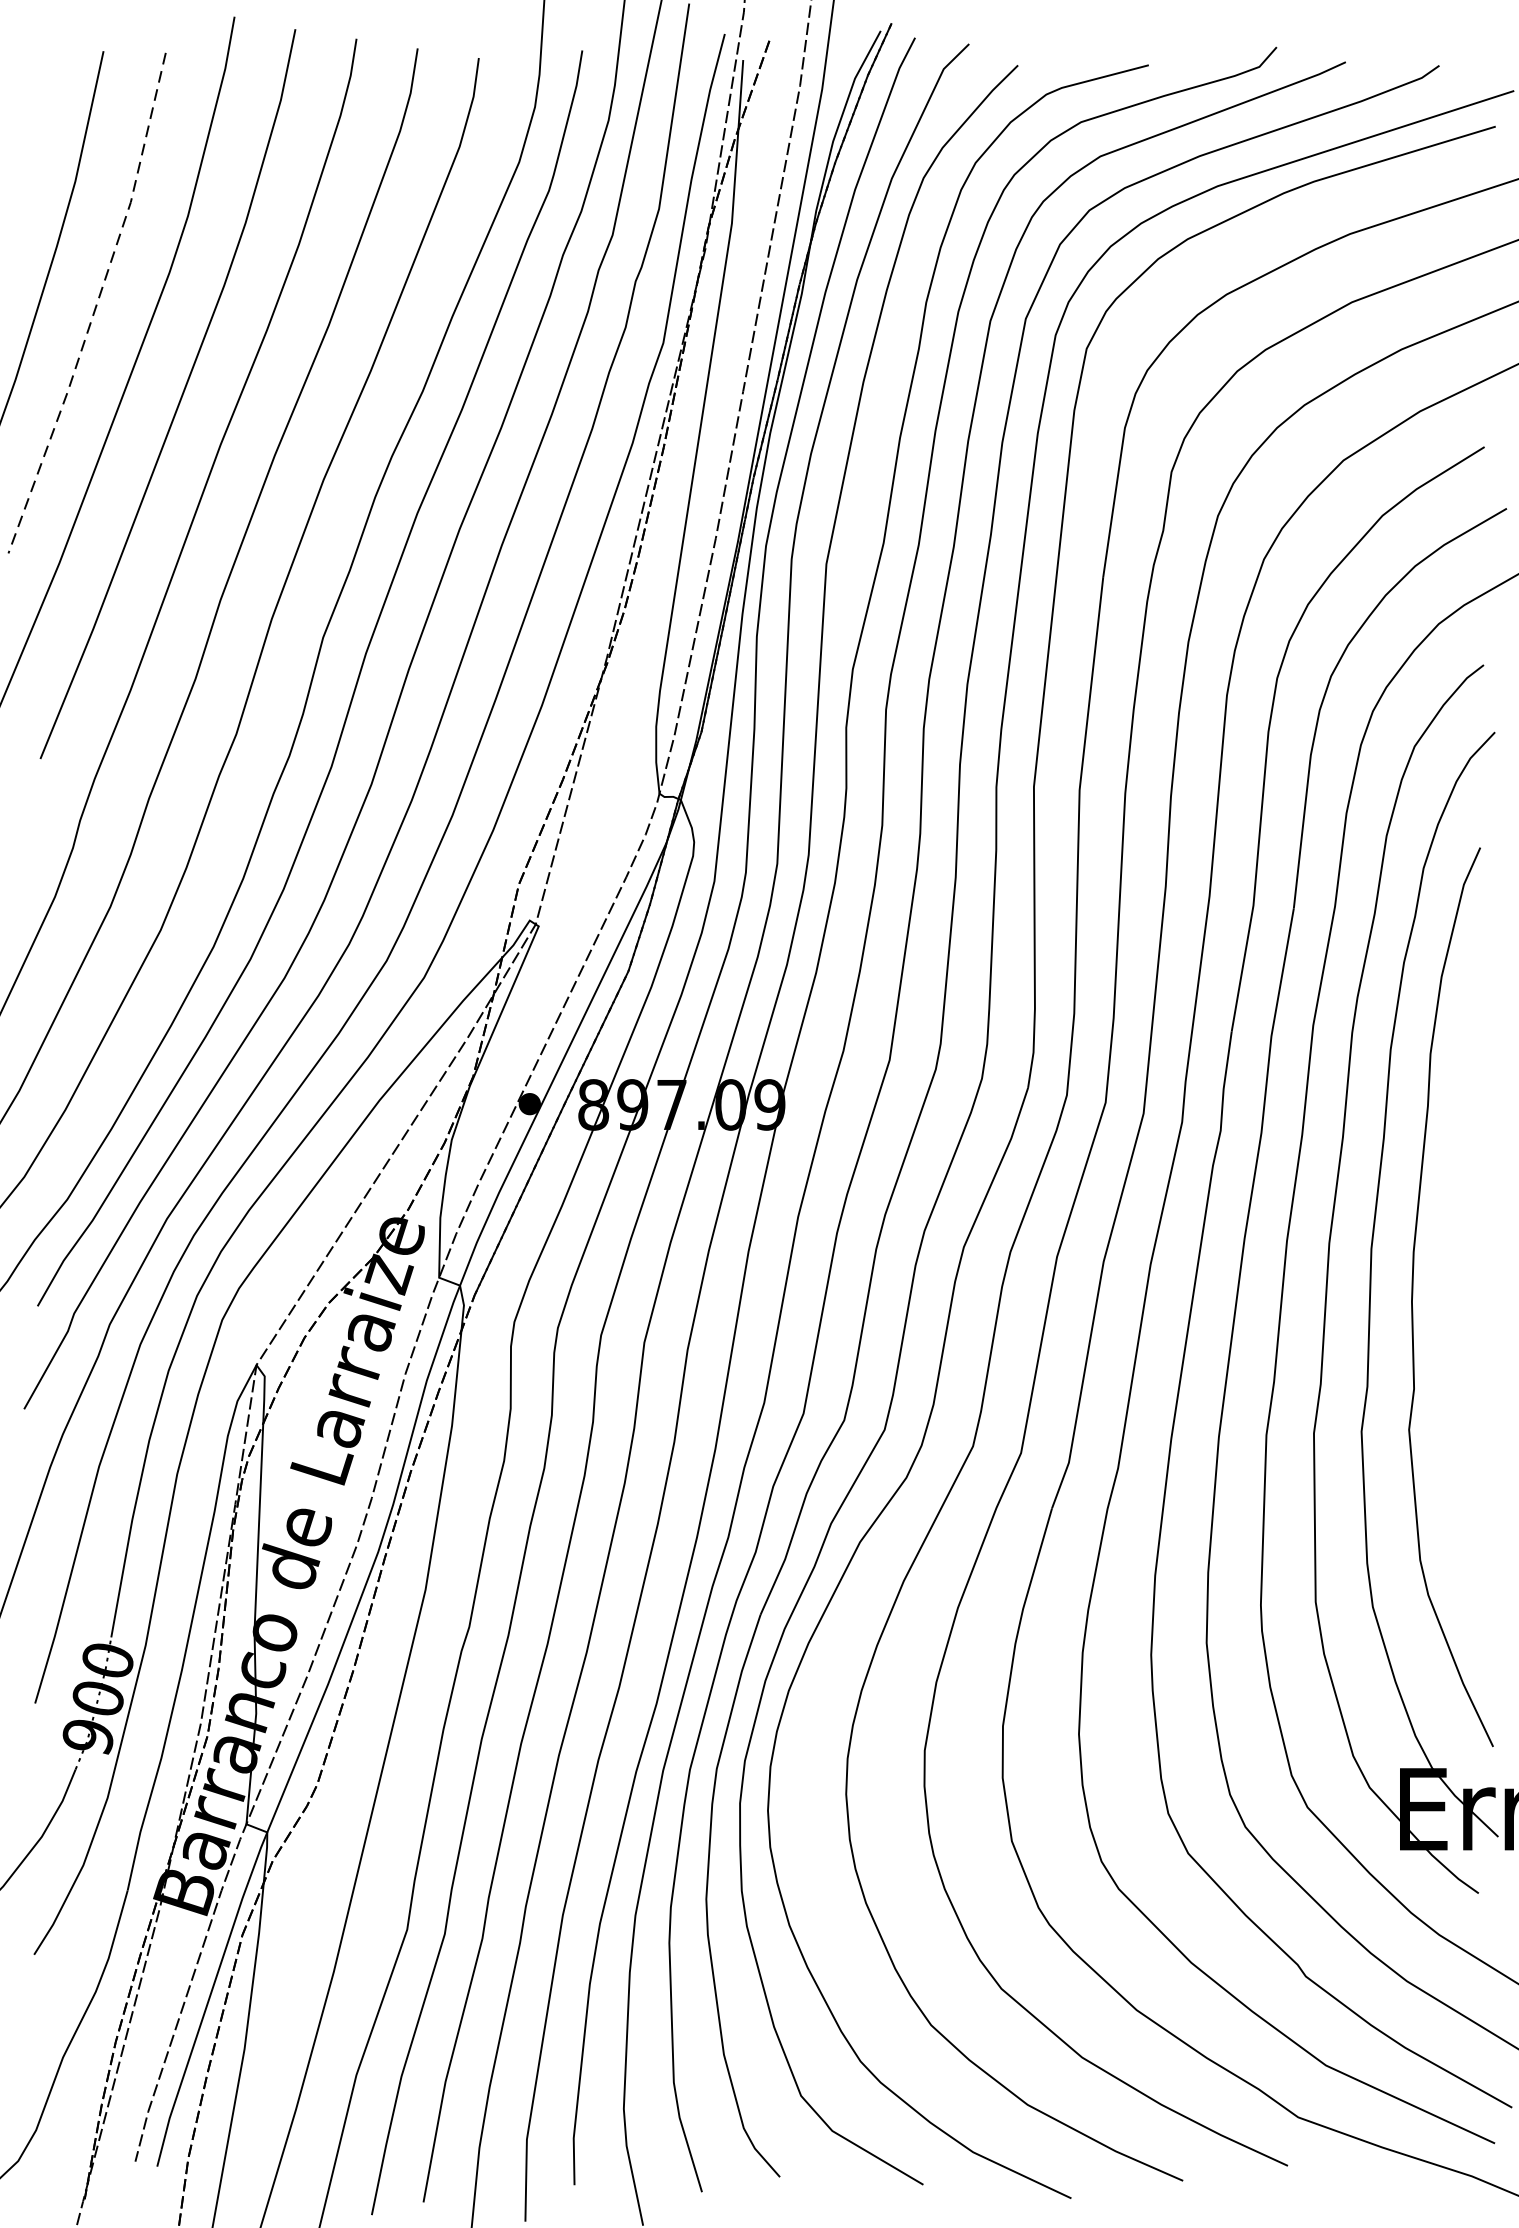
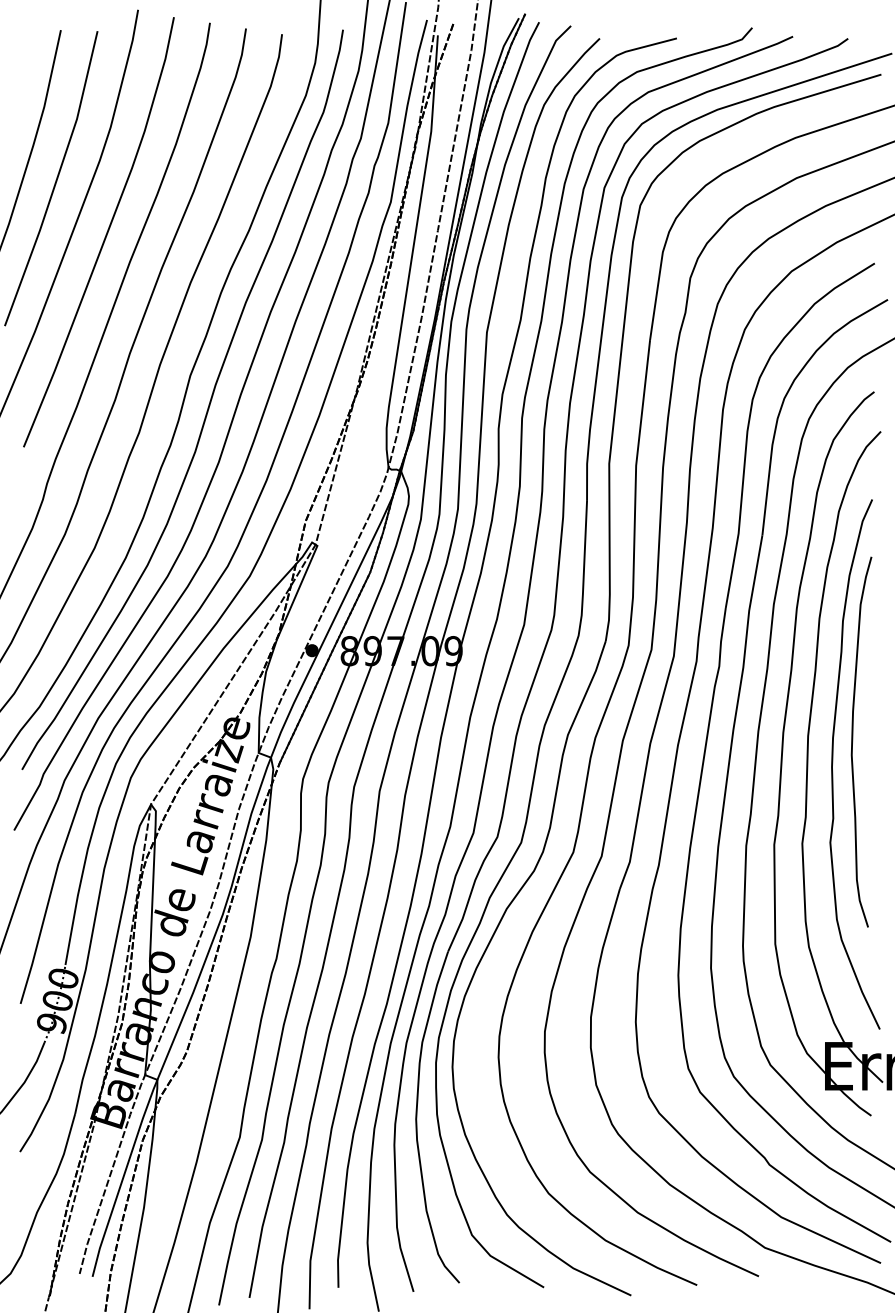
line: (96, 306) -> (56, 180), dashed -> solid
curve: (1448, 1258) -> (853, 741), added

